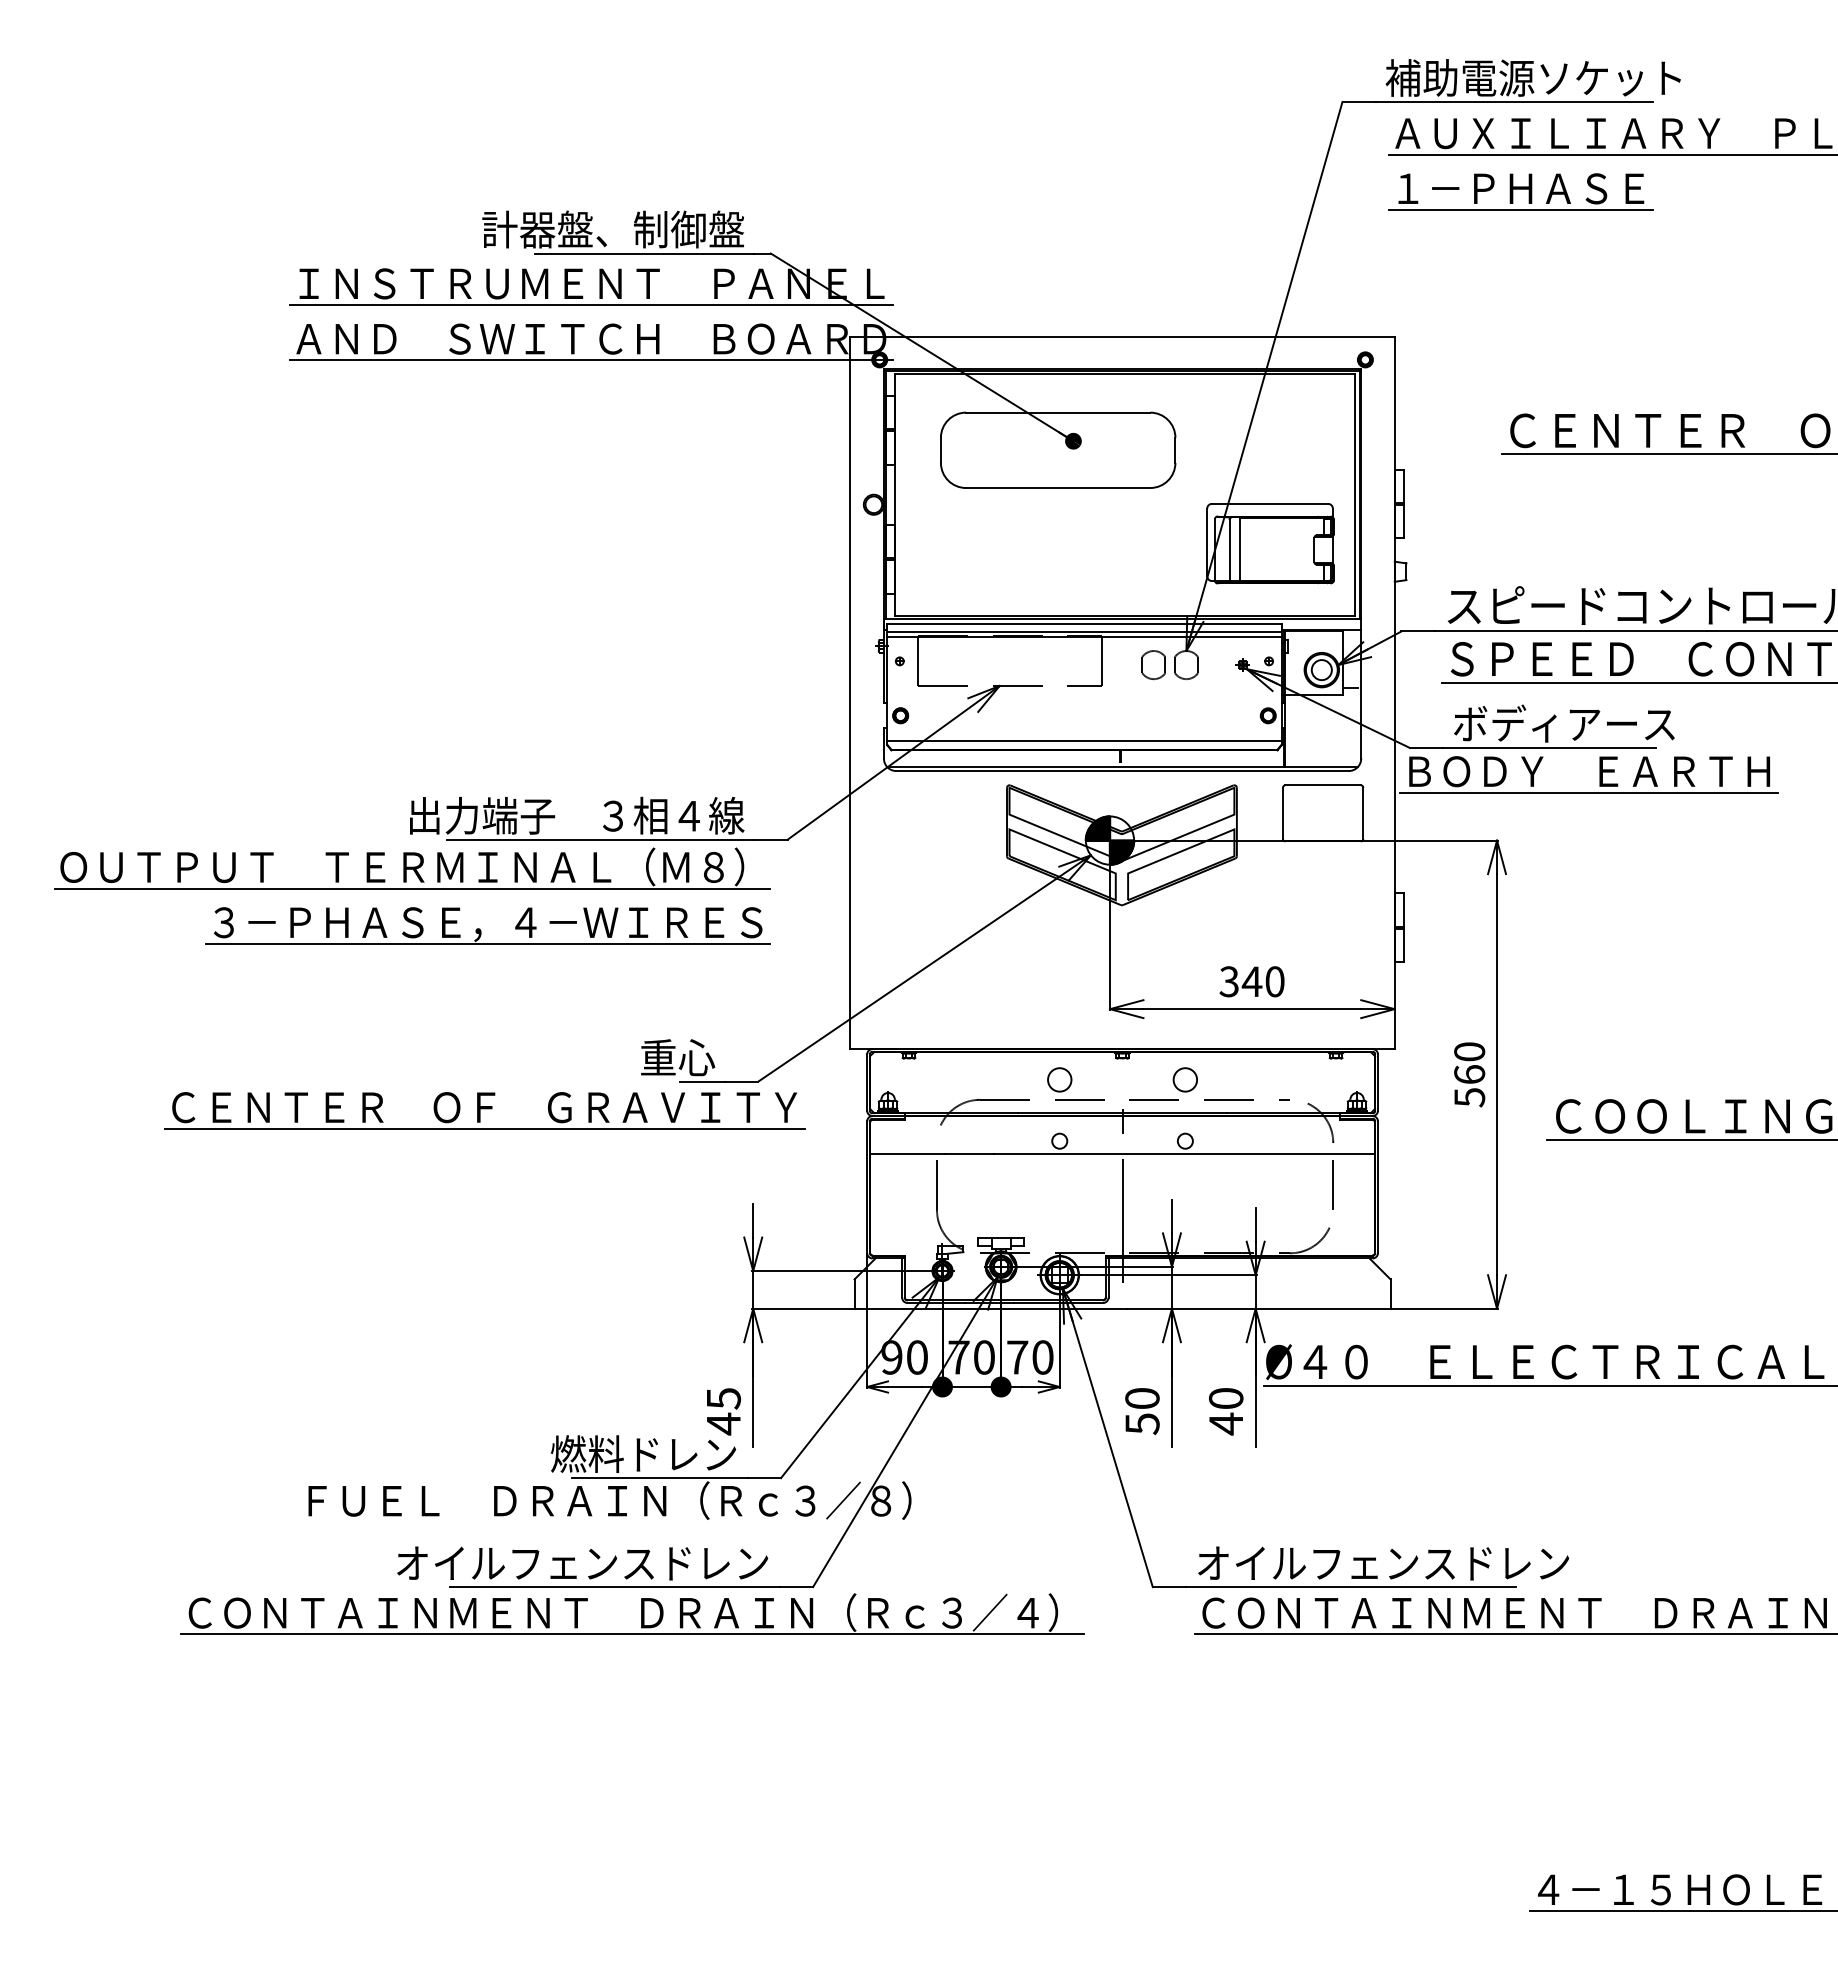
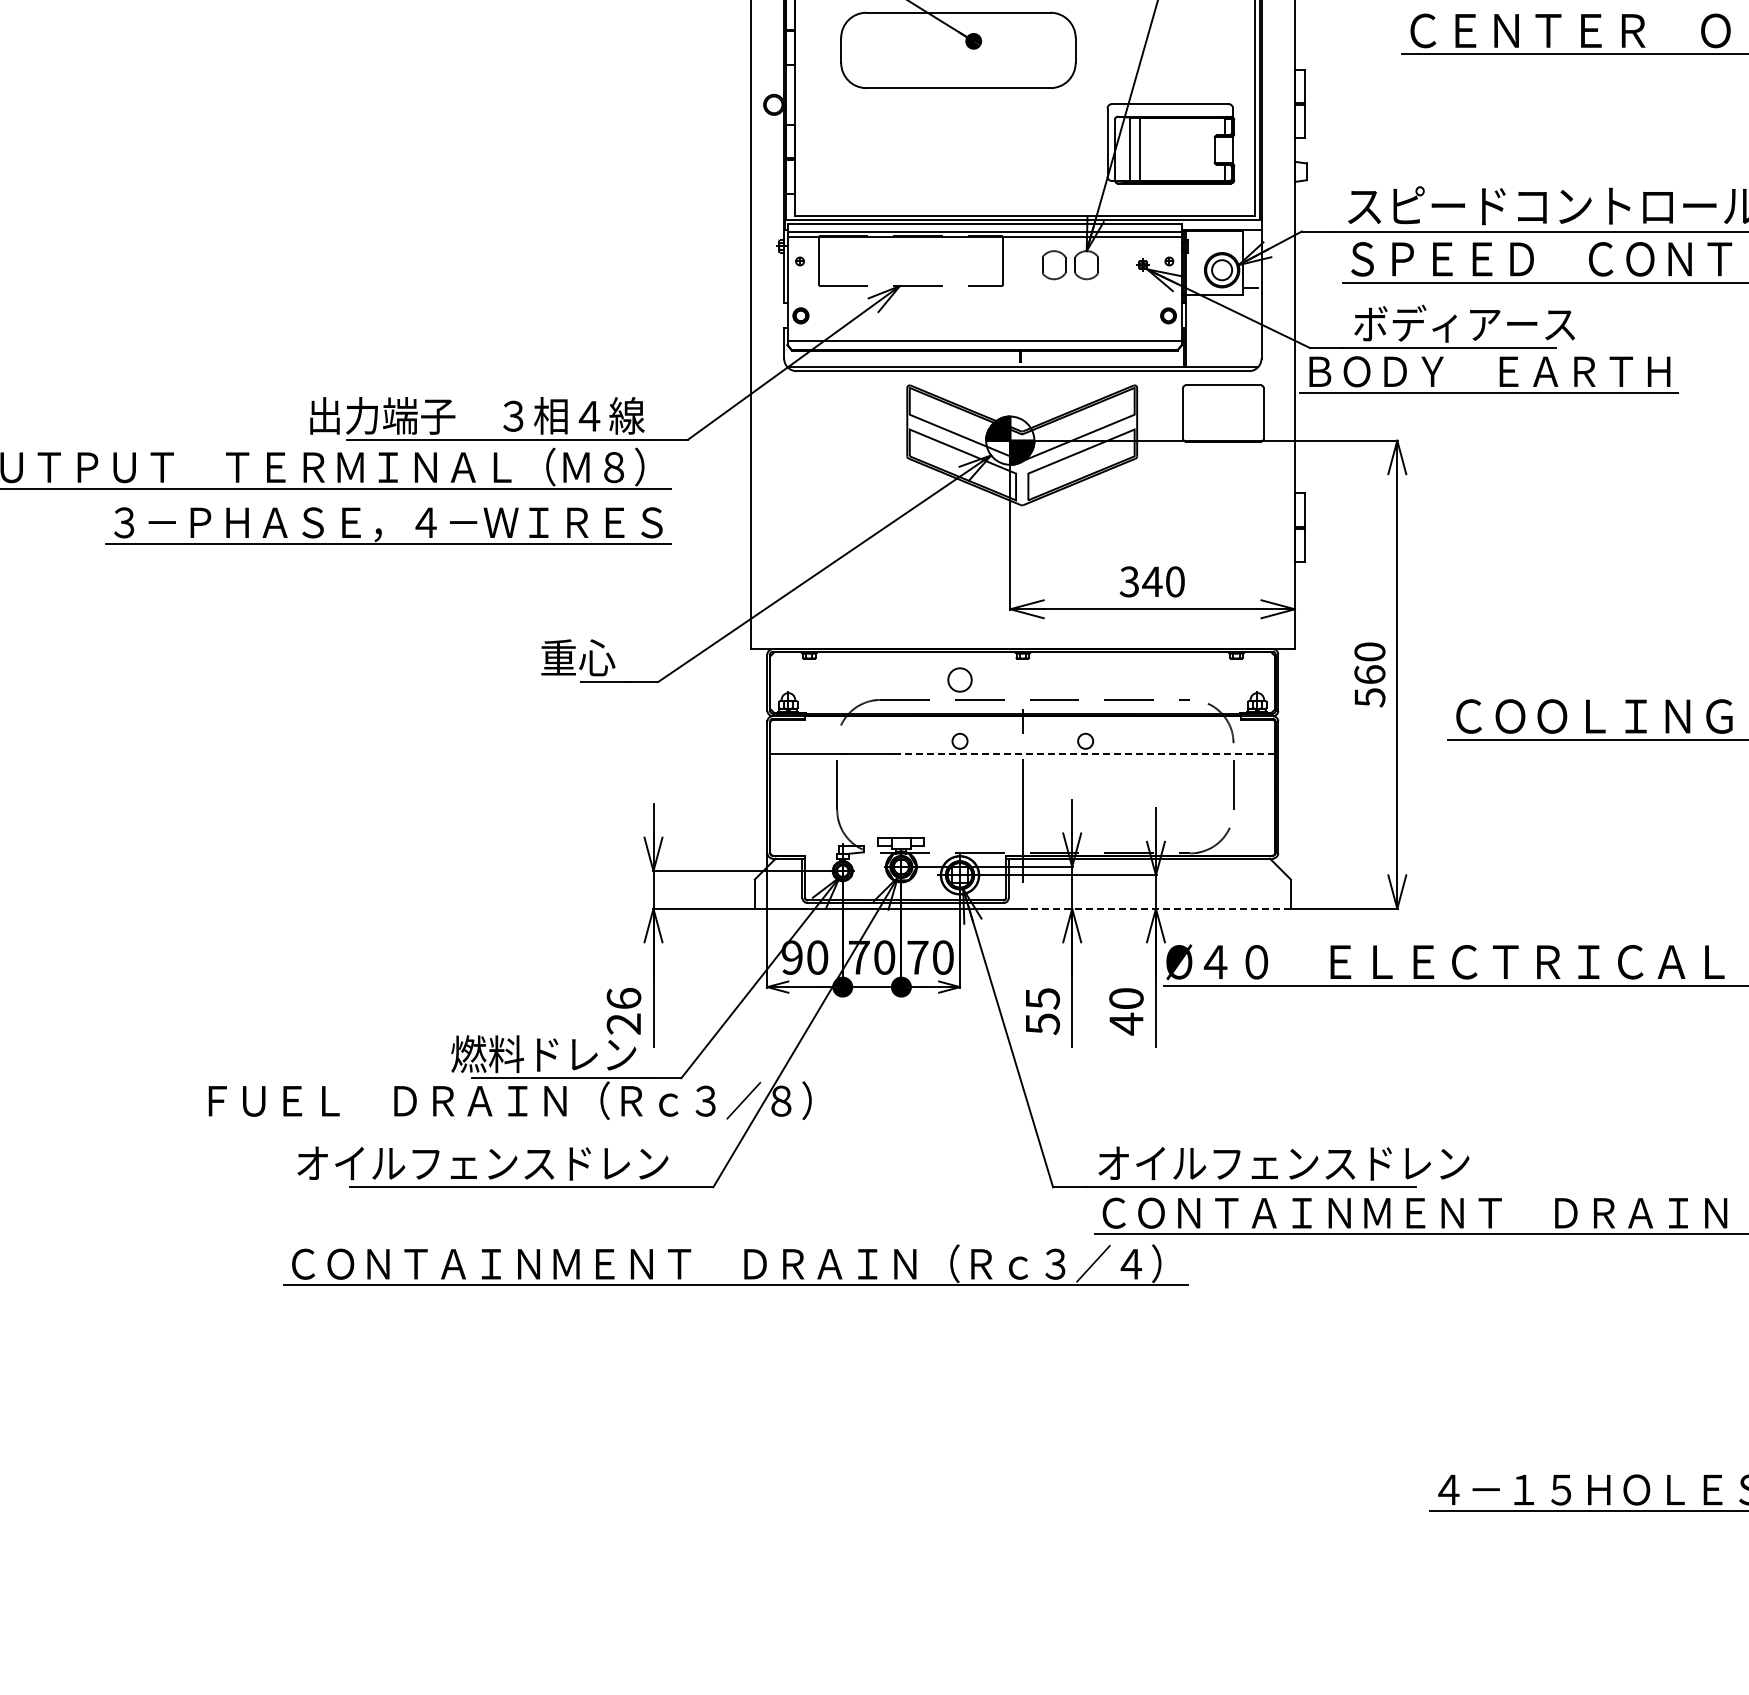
part: (1184, 1079) -> (1084, 679), removed
part: (484, 1110) -> (384, 710), removed
line: (1184, 1153) -> (1084, 753), solid -> dashed
line: (1258, 1308) -> (1158, 908), solid -> dashed
text: (1142, 1398) -> (1042, 998), 50 -> 55
text: (723, 1411) -> (623, 1011), 45 -> 26
part: (641, 1613) -> (744, 1264), moved

